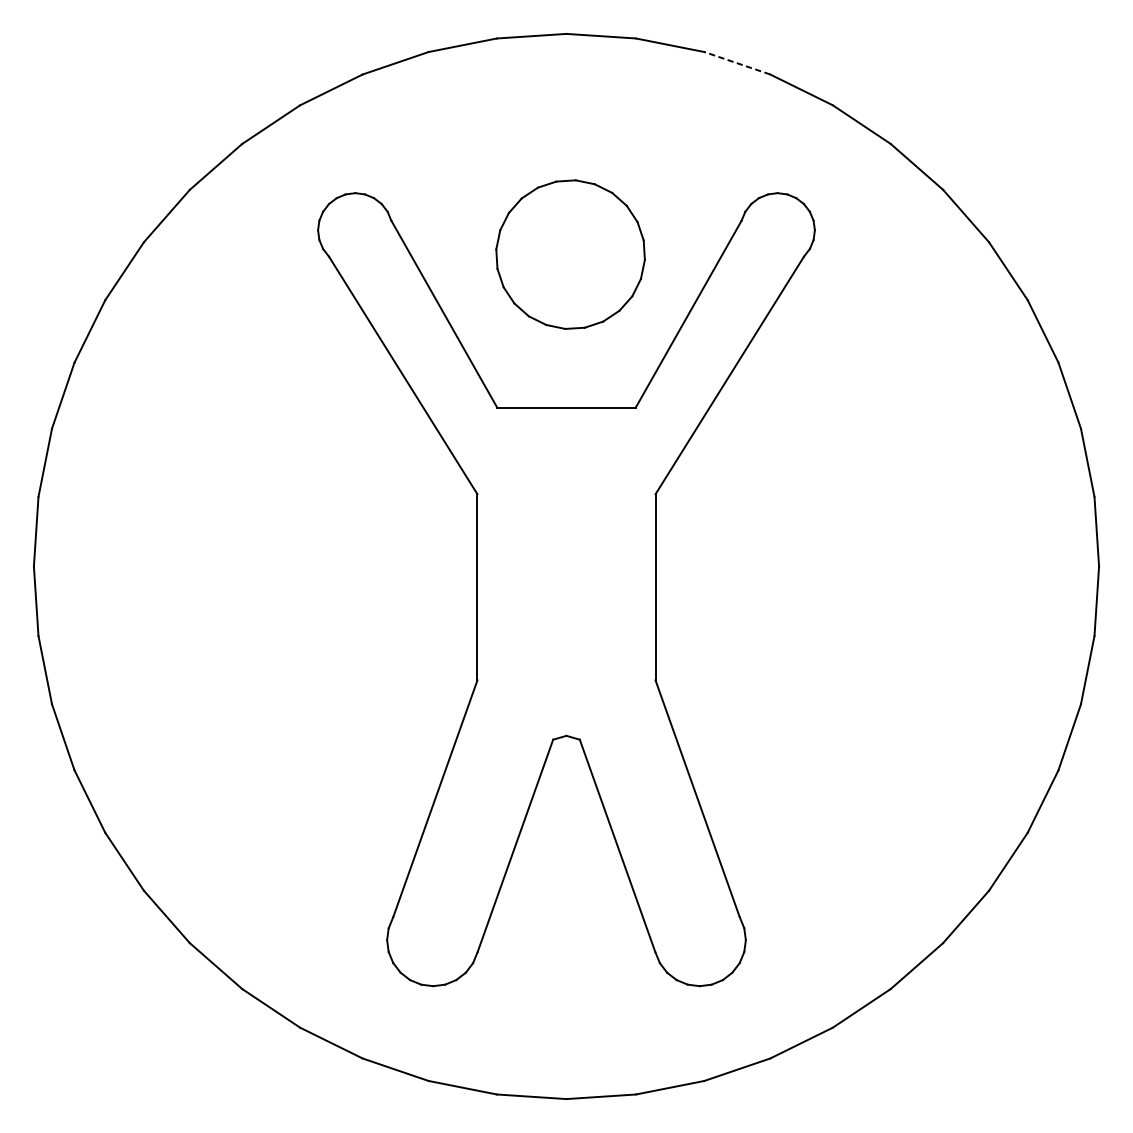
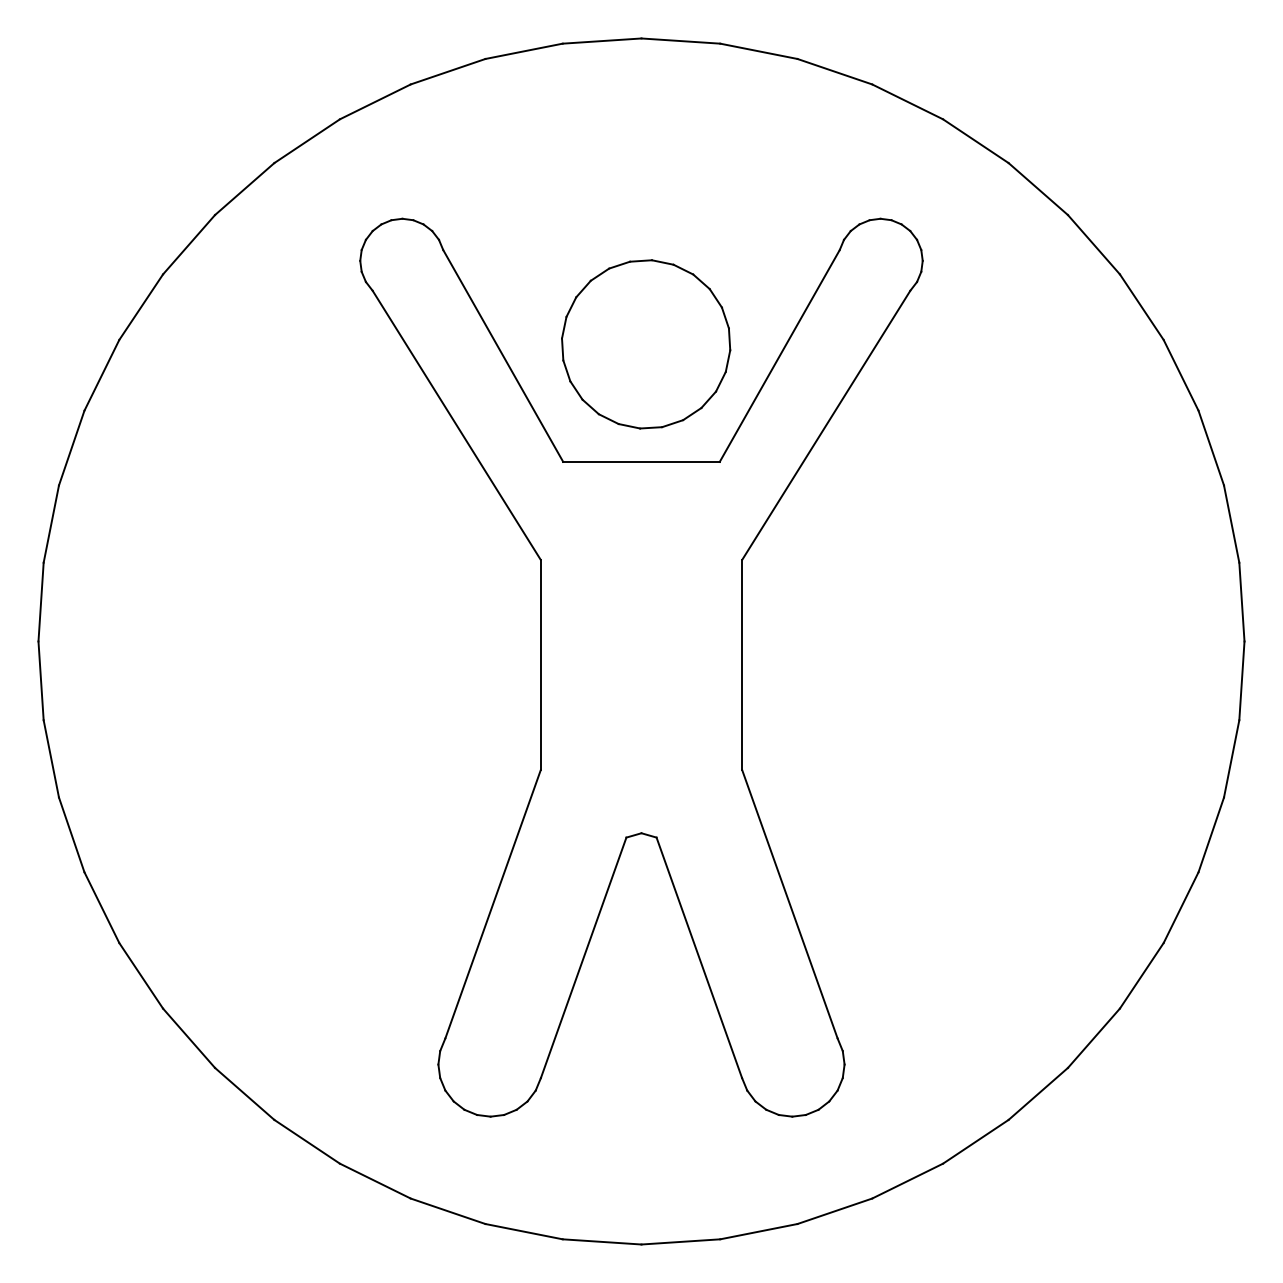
line: (736, 63) -> (834, 71), dashed -> solid
part: (570, 254) -> (646, 344), moved

